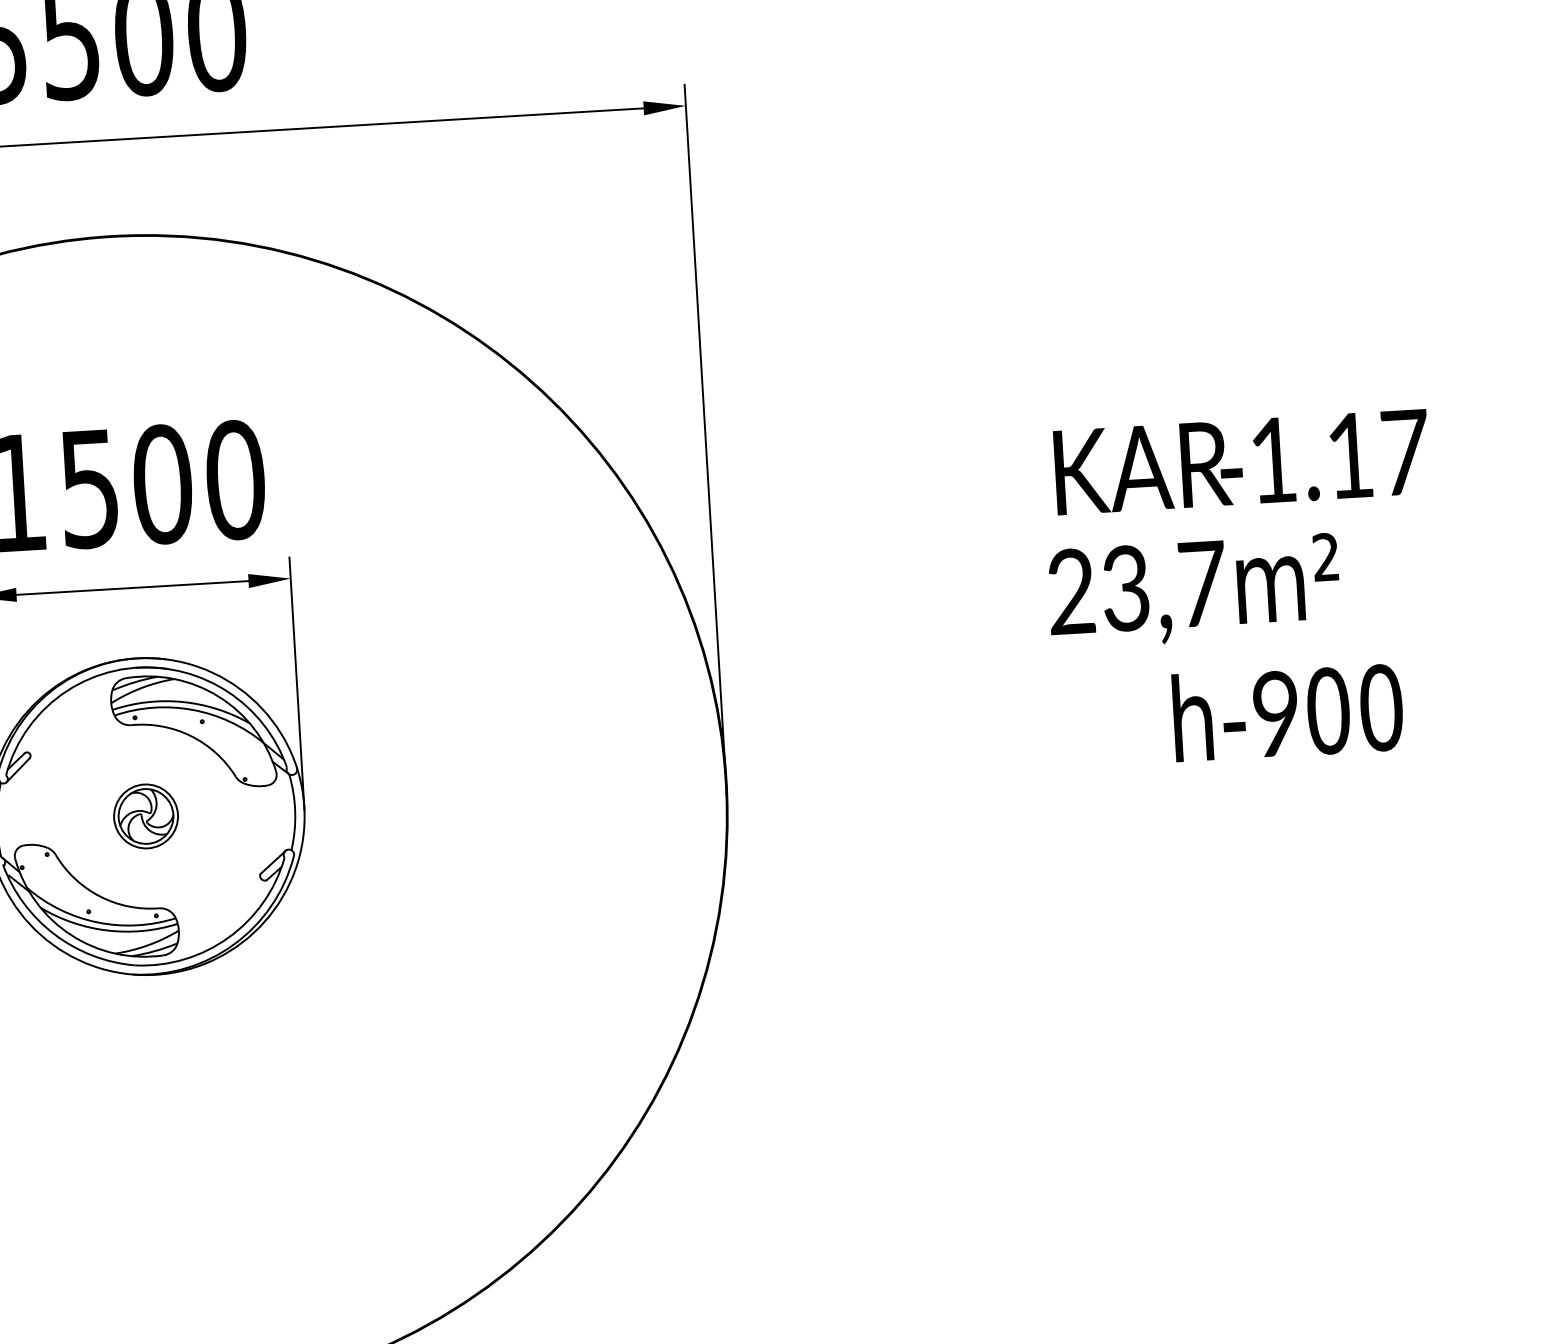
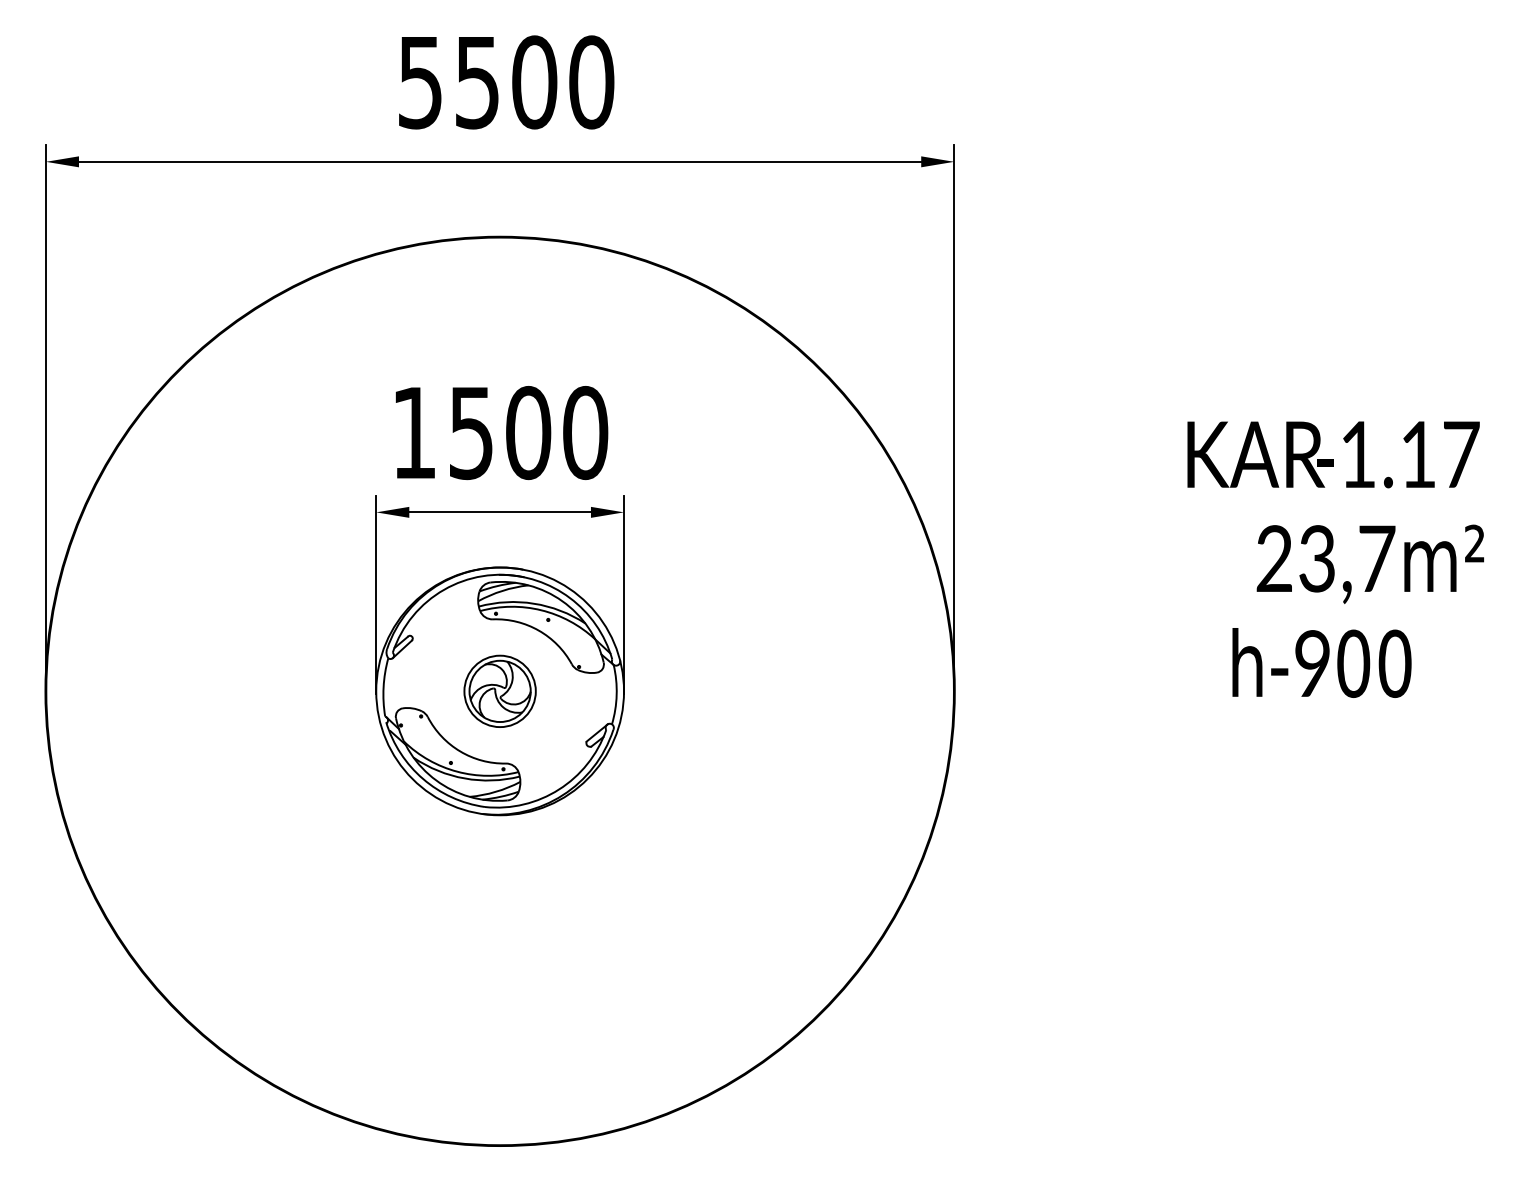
text: (1241, 462) -> (1333, 454), moved
text: (1193, 590) -> (1369, 563), moved
text: (1287, 711) -> (1321, 662), moved
part: (145, 815) -> (499, 690), size x1.43

